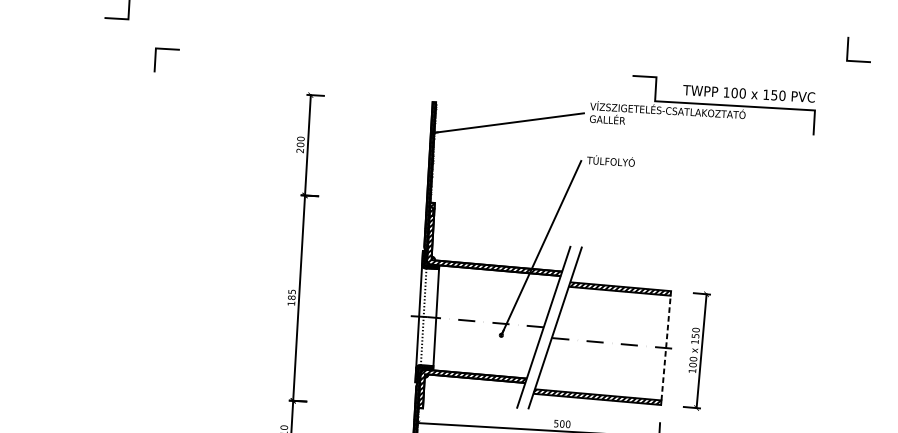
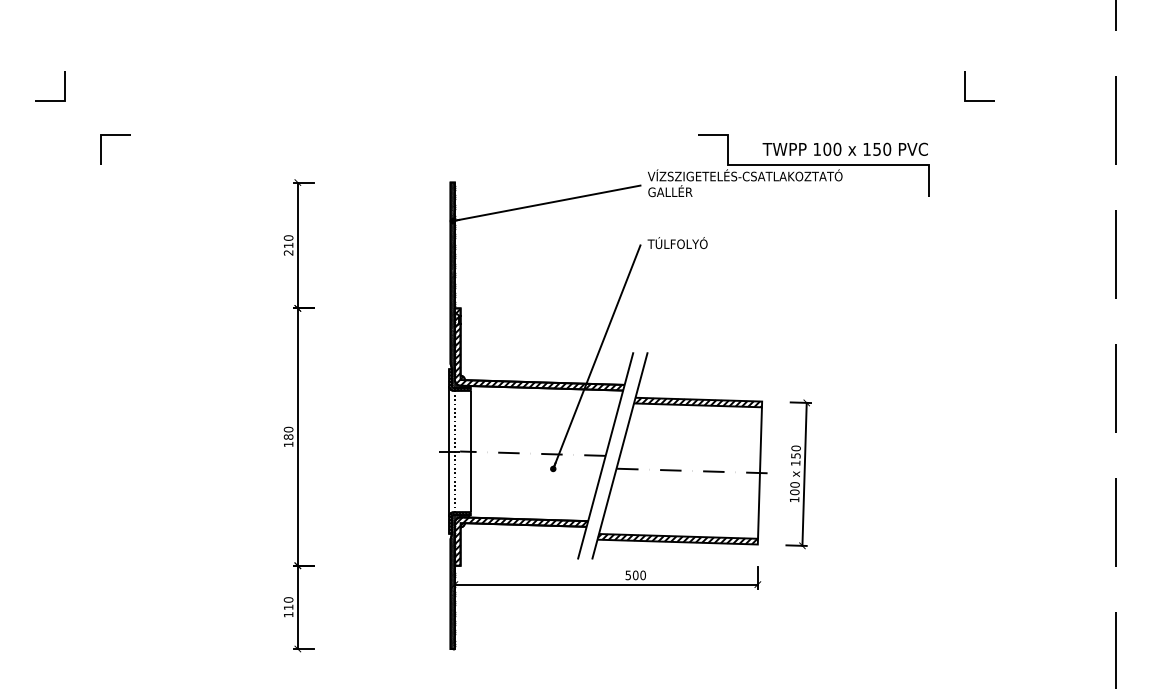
text: (300, 144) -> (288, 245), 200 -> 210
text: (292, 291) -> (288, 429), 185 -> 180
line: (665, 348) -> (759, 473), dashed -> solid

